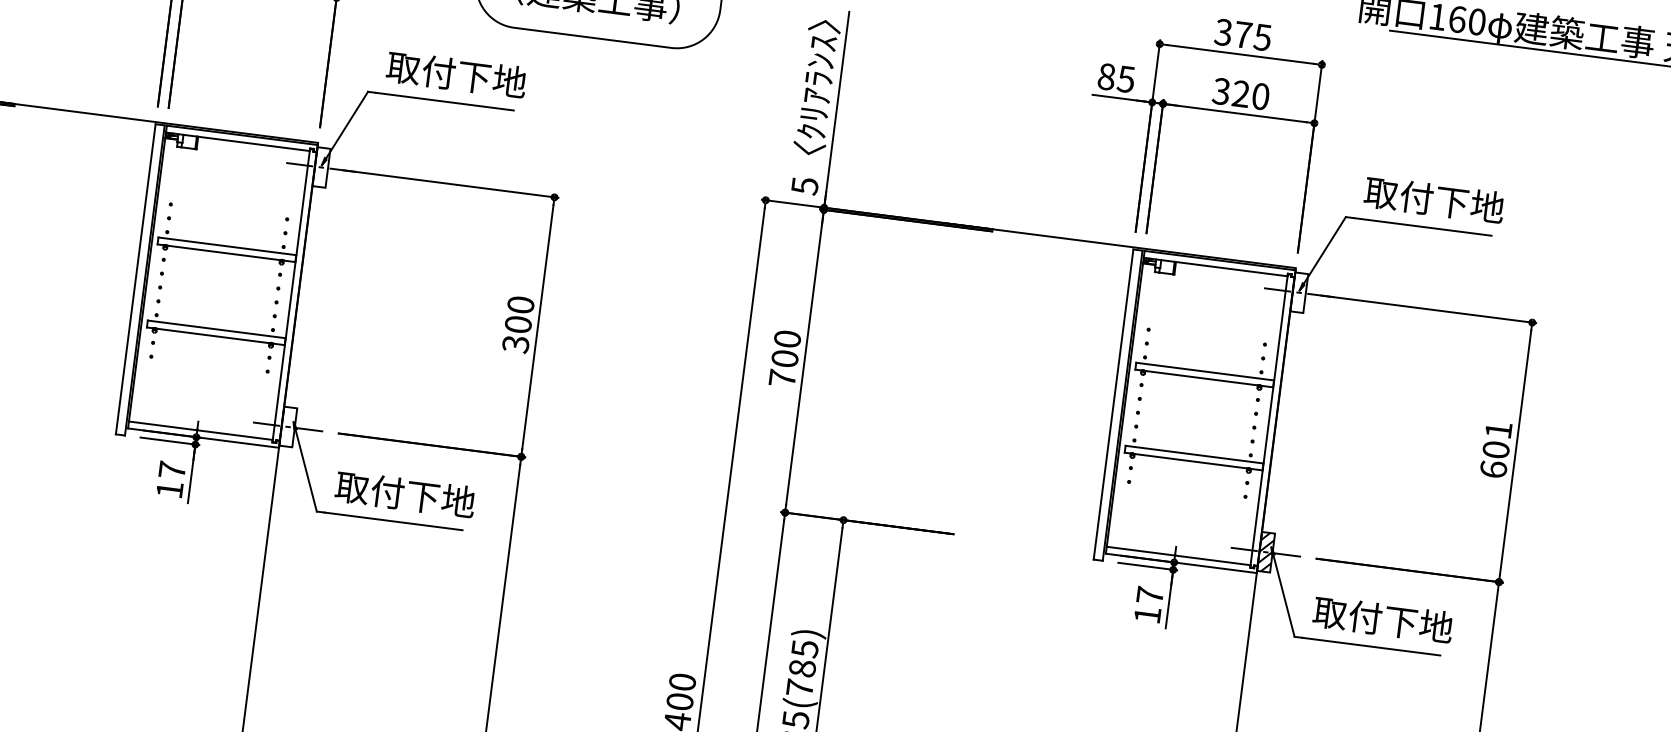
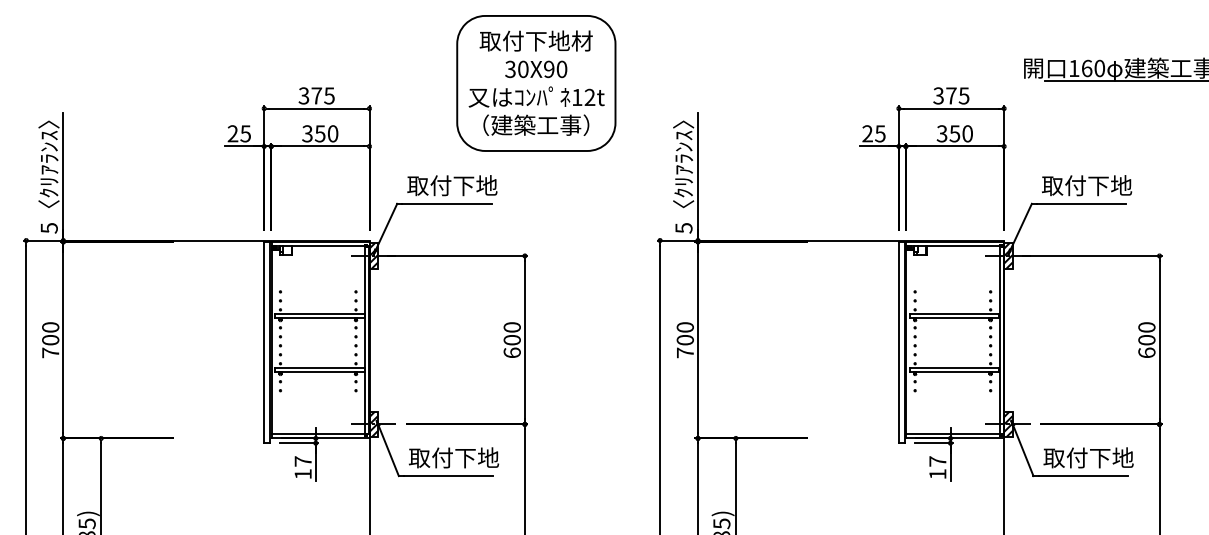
text: (1106, 76) -> (867, 133), 85 -> 25
text: (1240, 93) -> (954, 133), 320 -> 350
hatch: (321, 166) -> (373, 255), added
hatch: (1299, 292) -> (1008, 255), added
text: (514, 343) -> (511, 352), 300 -> 600
hatch: (287, 427) -> (373, 424), added
text: (1498, 430) -> (1146, 327), 601 -> 600

